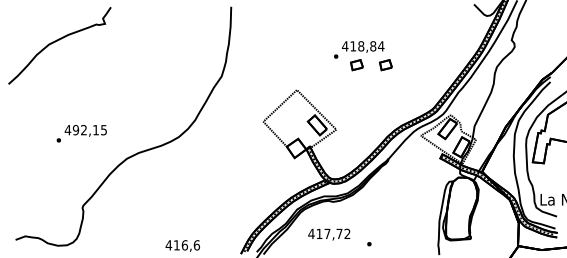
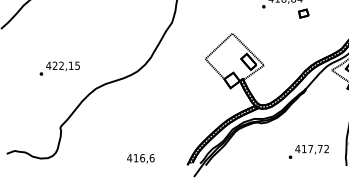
part: (356, 65) -> (280, 13), removed
text: (75, 130) -> (54, 66), 492,15 -> 422,15
text: (329, 234) -> (312, 149), moved

